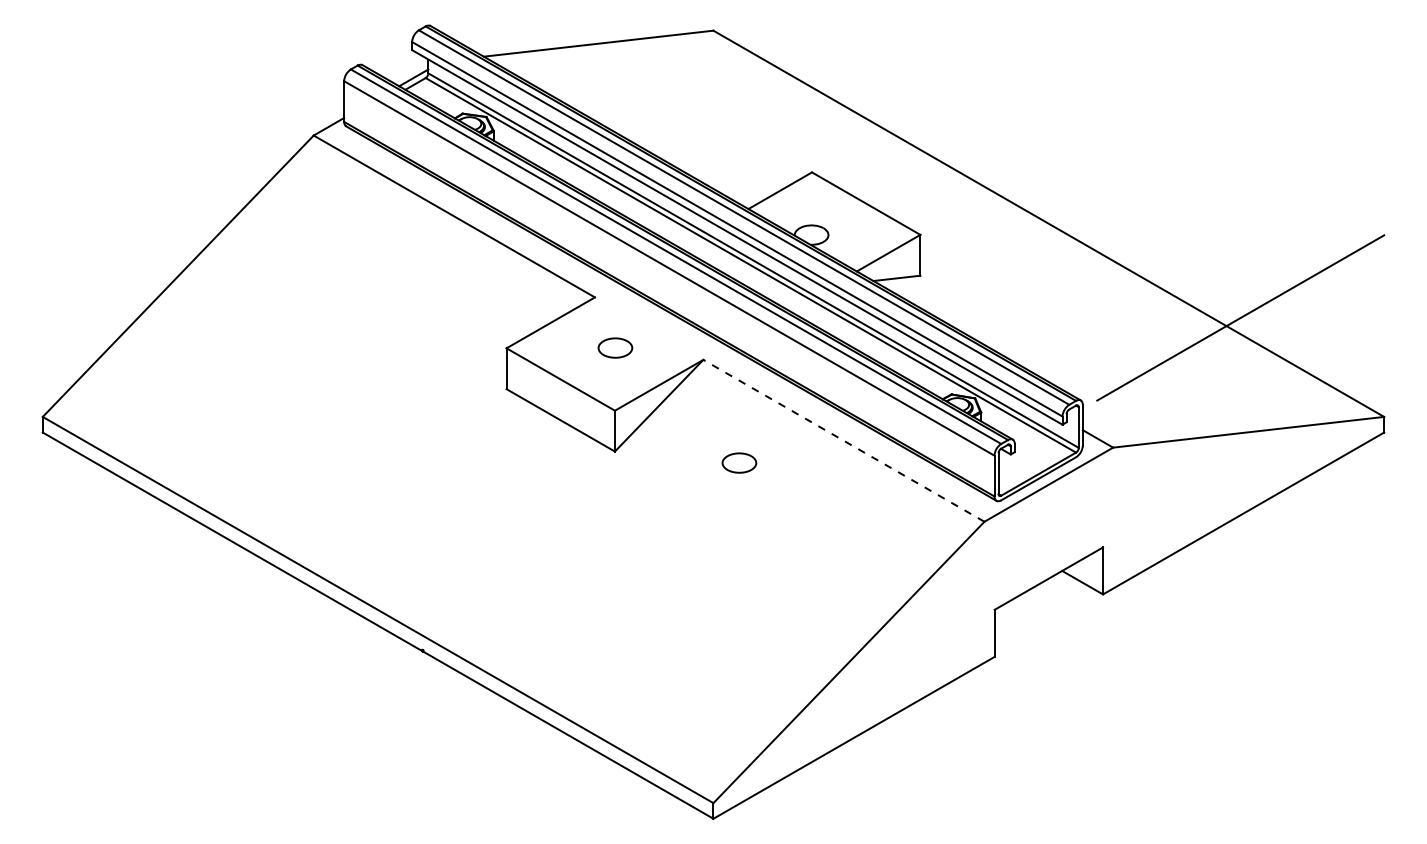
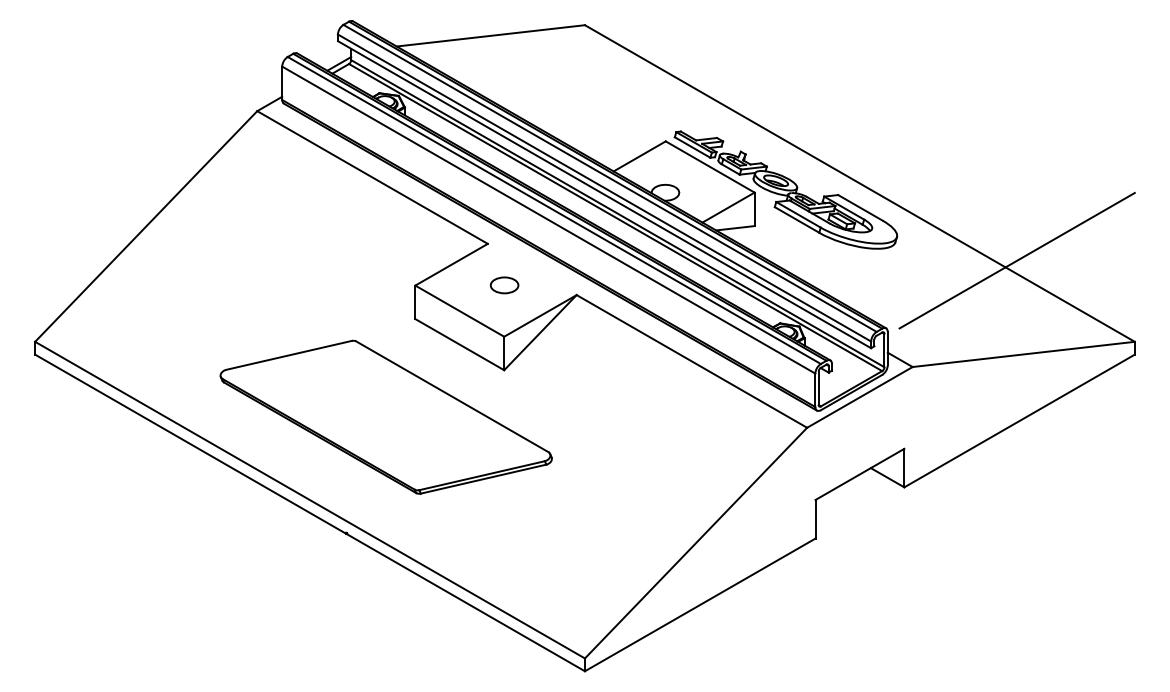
part: (958, 231) -> (785, 189), added
line: (843, 440) -> (691, 361), dashed -> solid
part: (739, 462) -> (606, 379), removed
part: (471, 508) -> (386, 416), added

